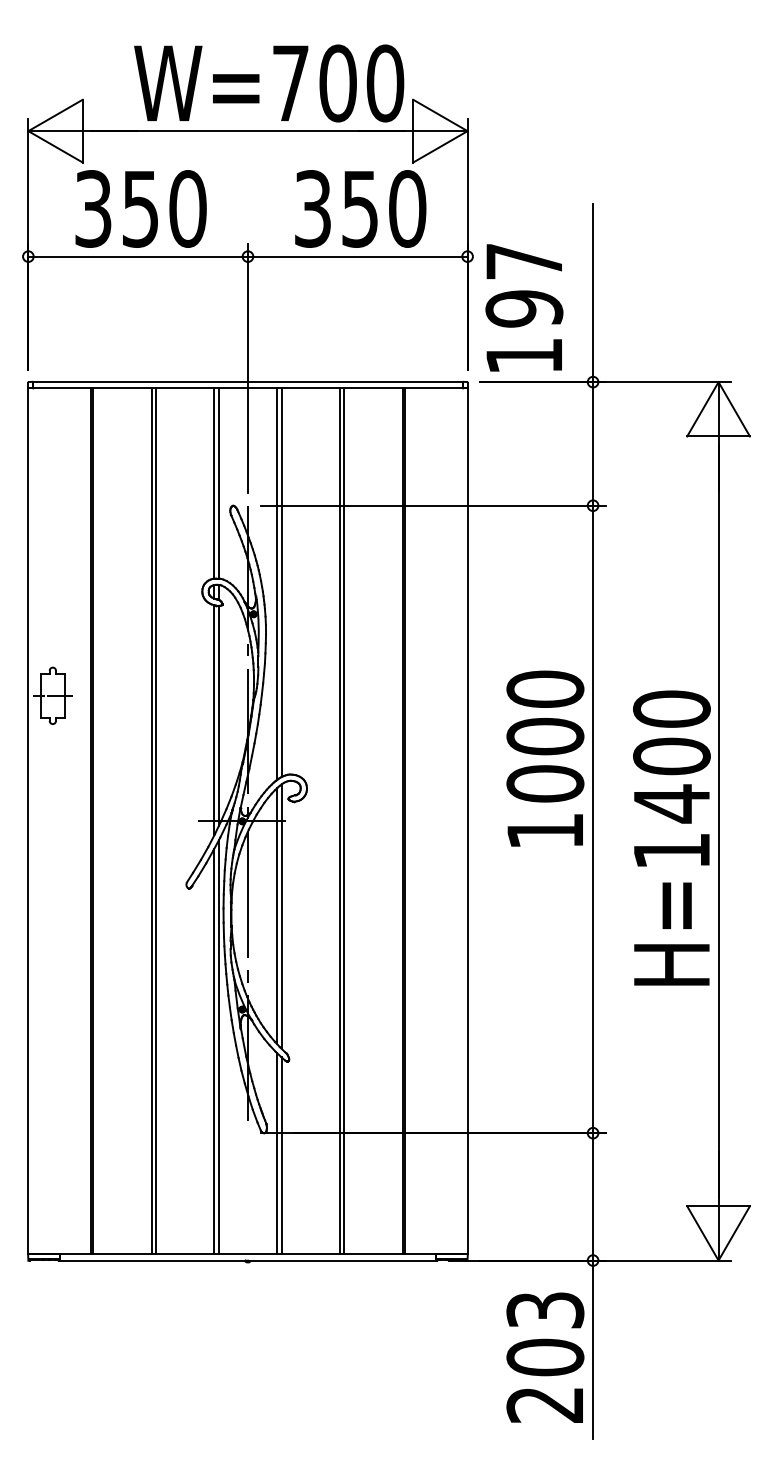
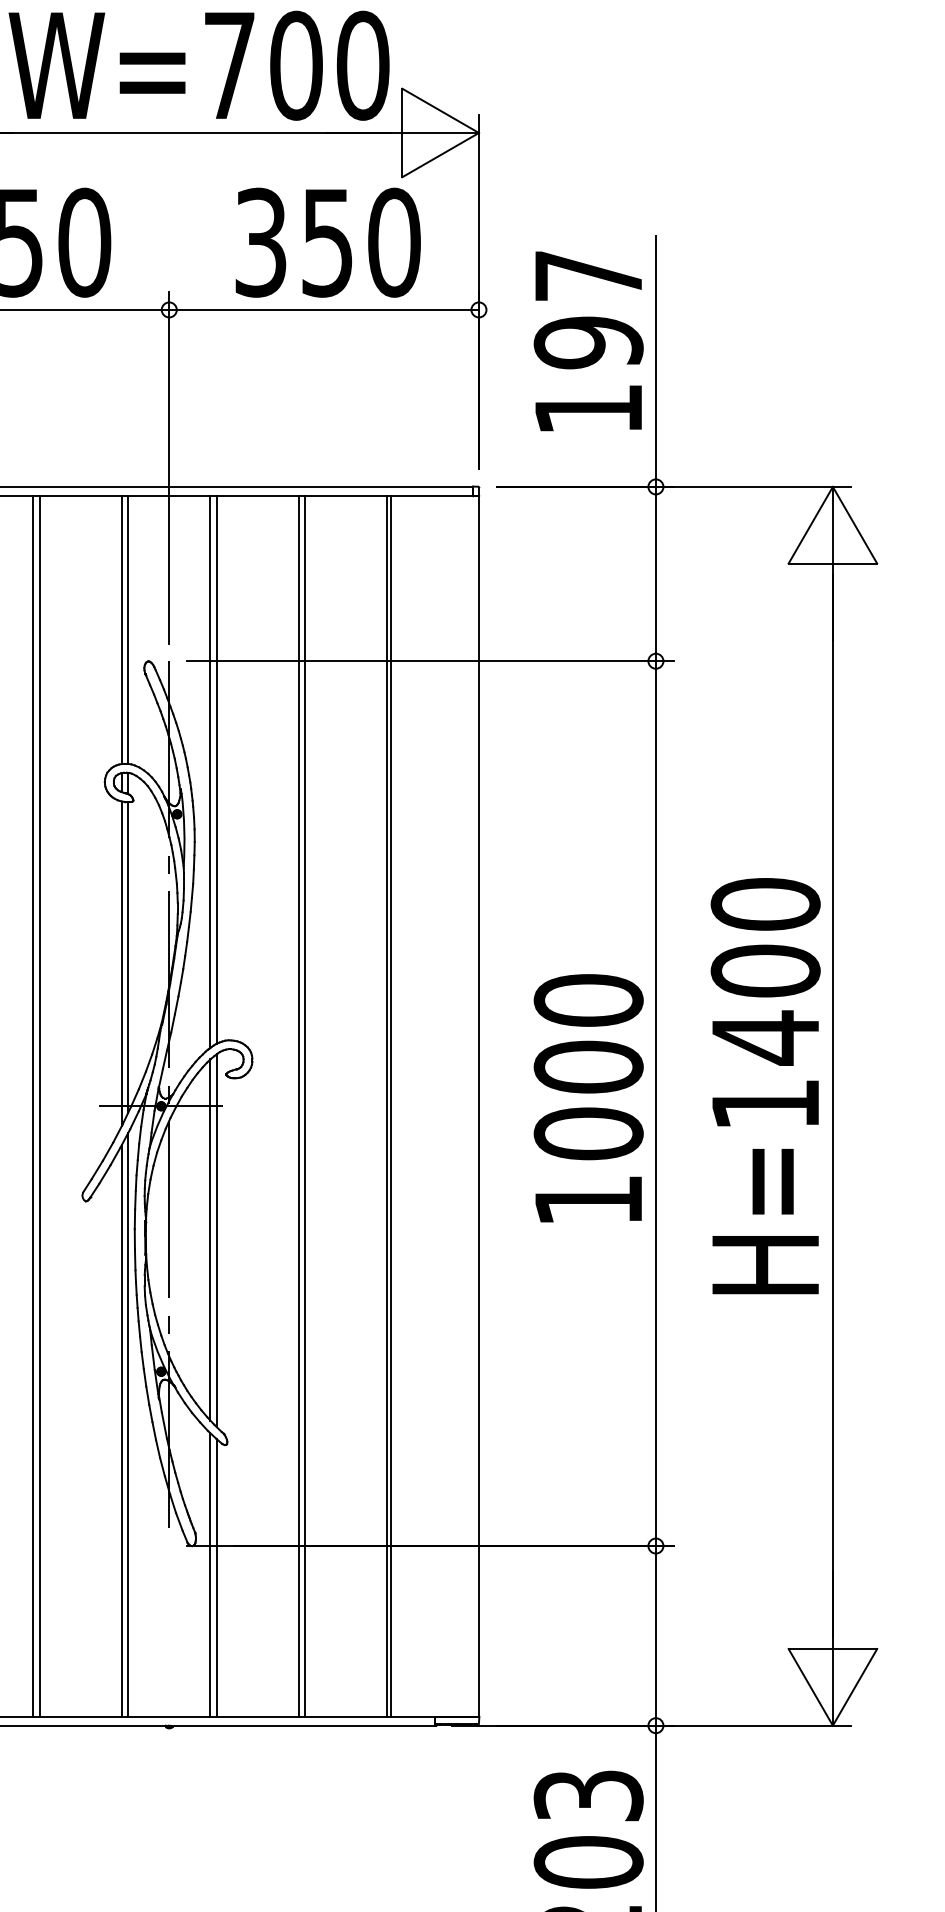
text: (524, 307) -> (588, 340), moved
text: (545, 758) -> (588, 1098), moved
text: (671, 837) -> (765, 1085), moved

